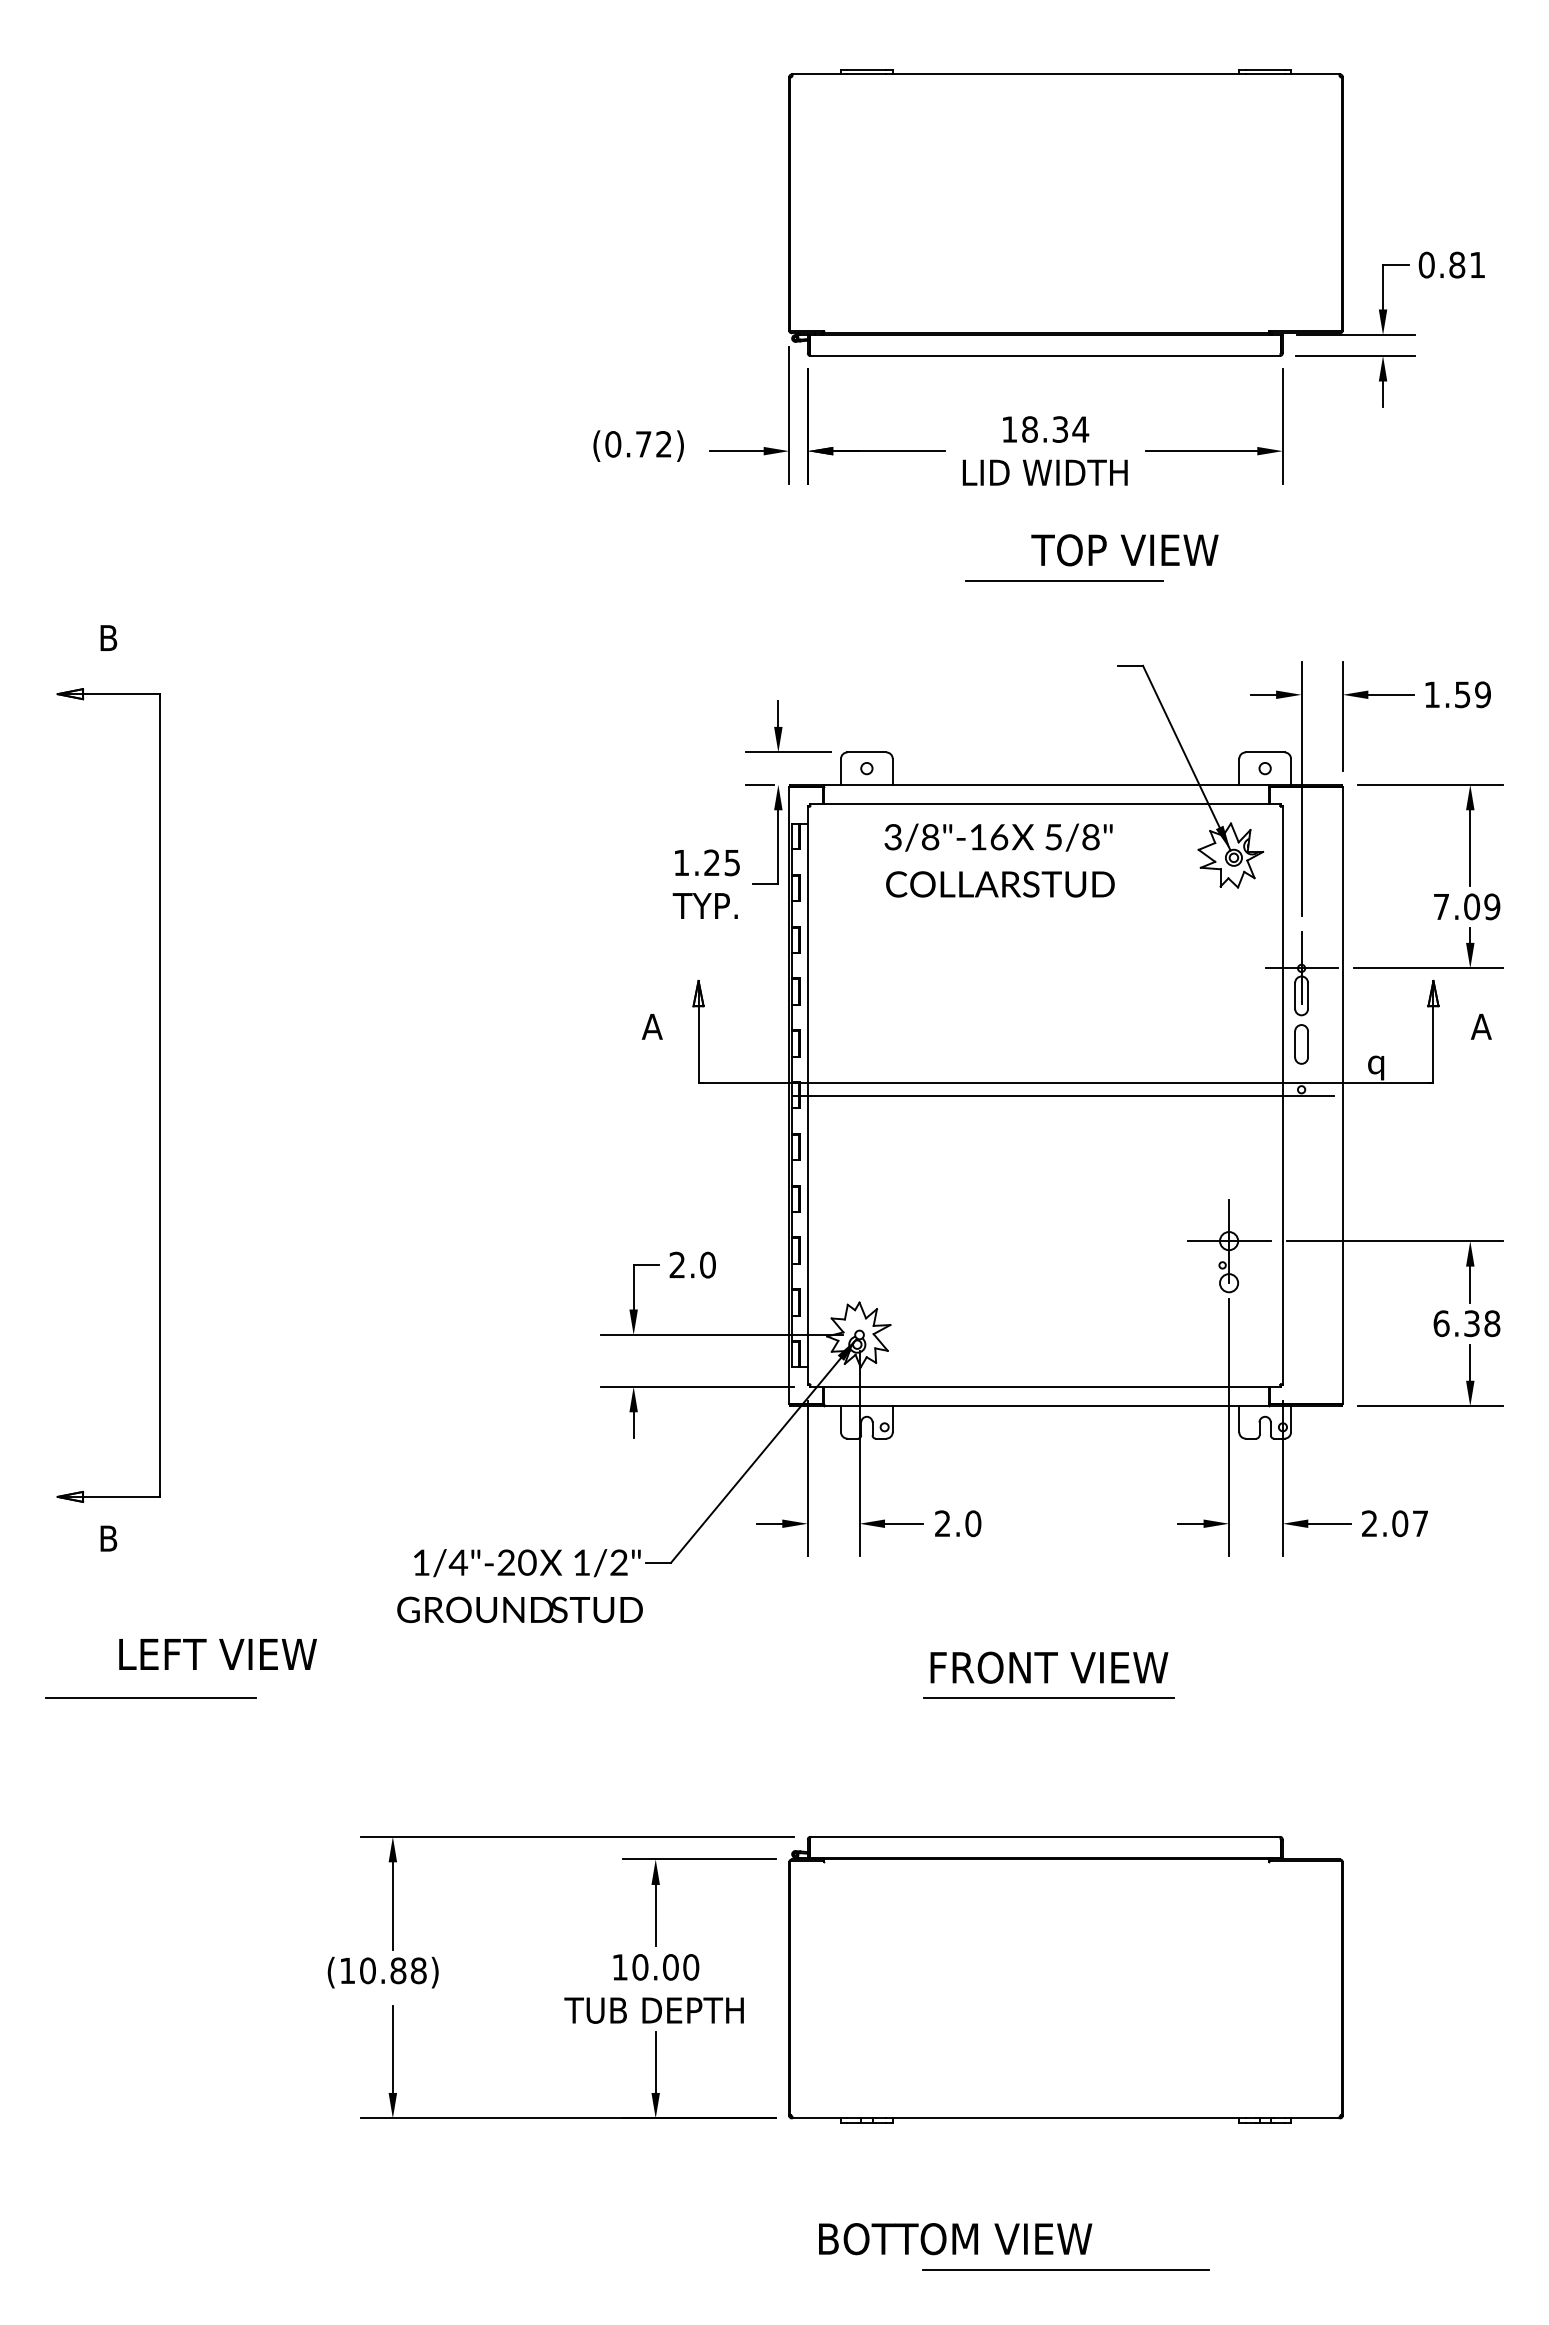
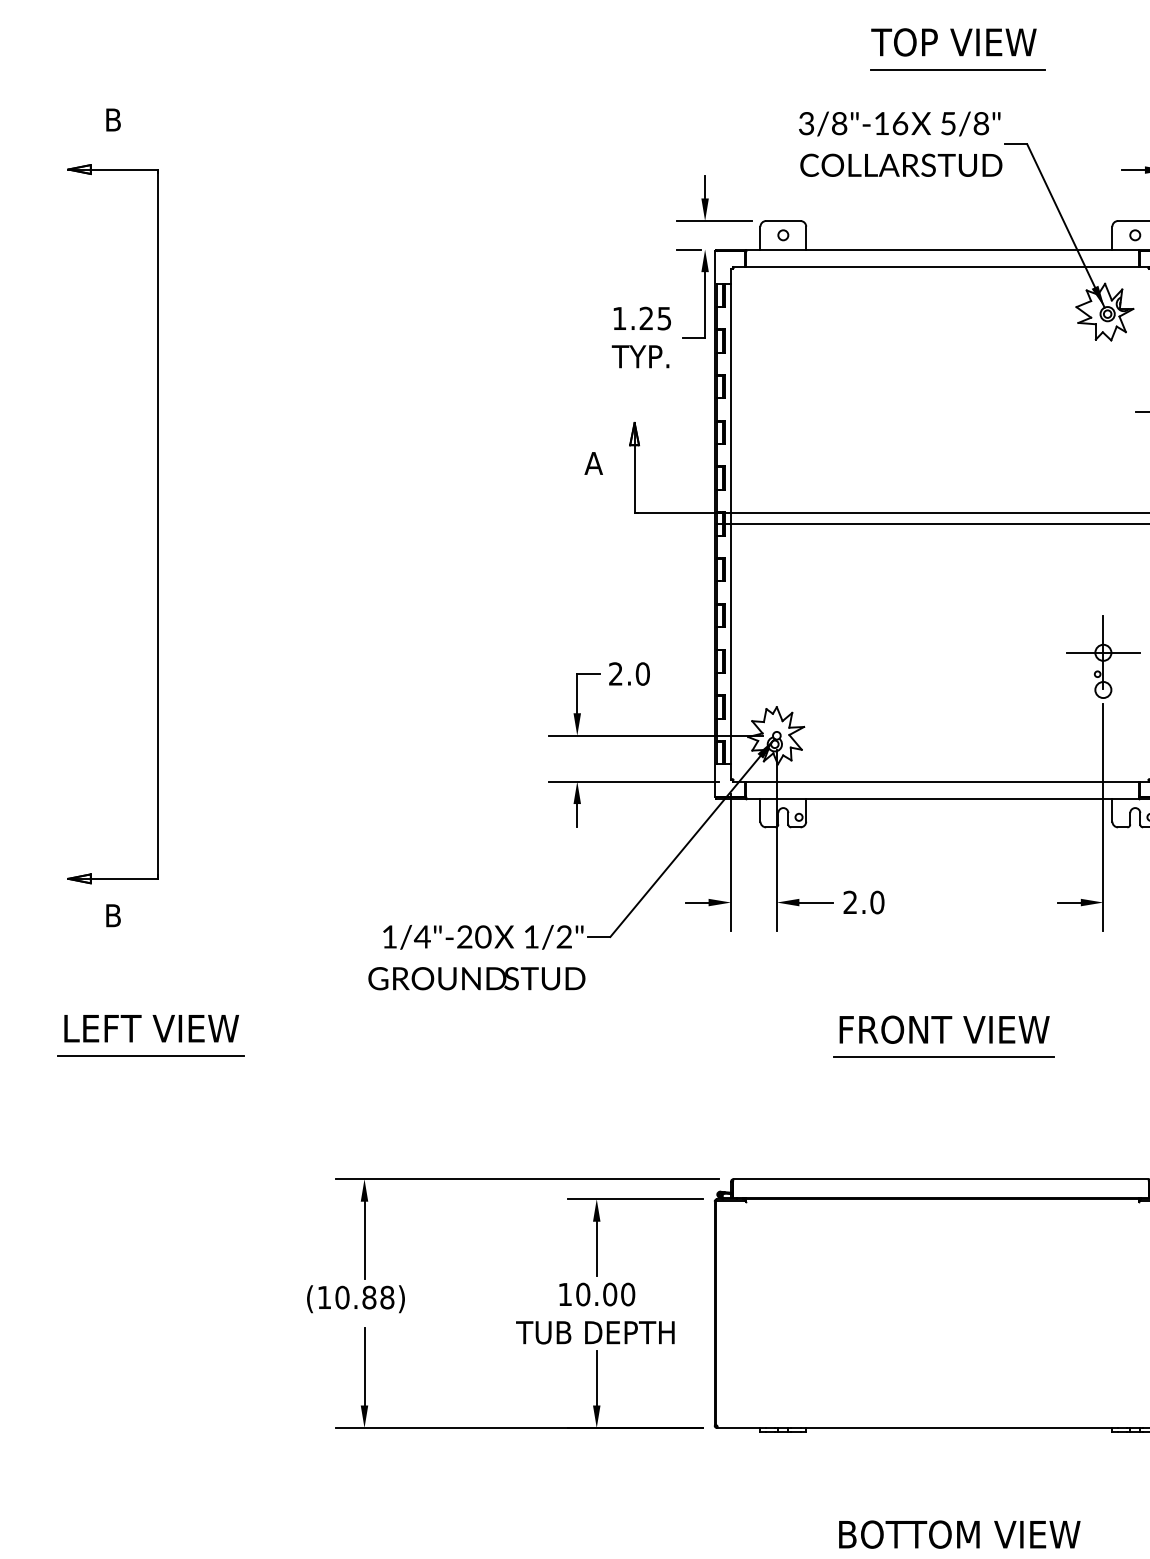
text: (1124, 550) -> (953, 42), moved
text: (999, 860) -> (900, 144), moved
text: (217, 1654) -> (151, 1028), moved
text: (955, 2239) -> (959, 1534), moved

